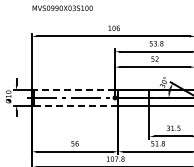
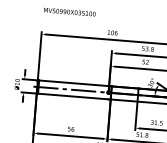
line: (74, 90) -> (74, 83), dashed -> solid
line: (74, 105) -> (73, 96), dashed -> solid

